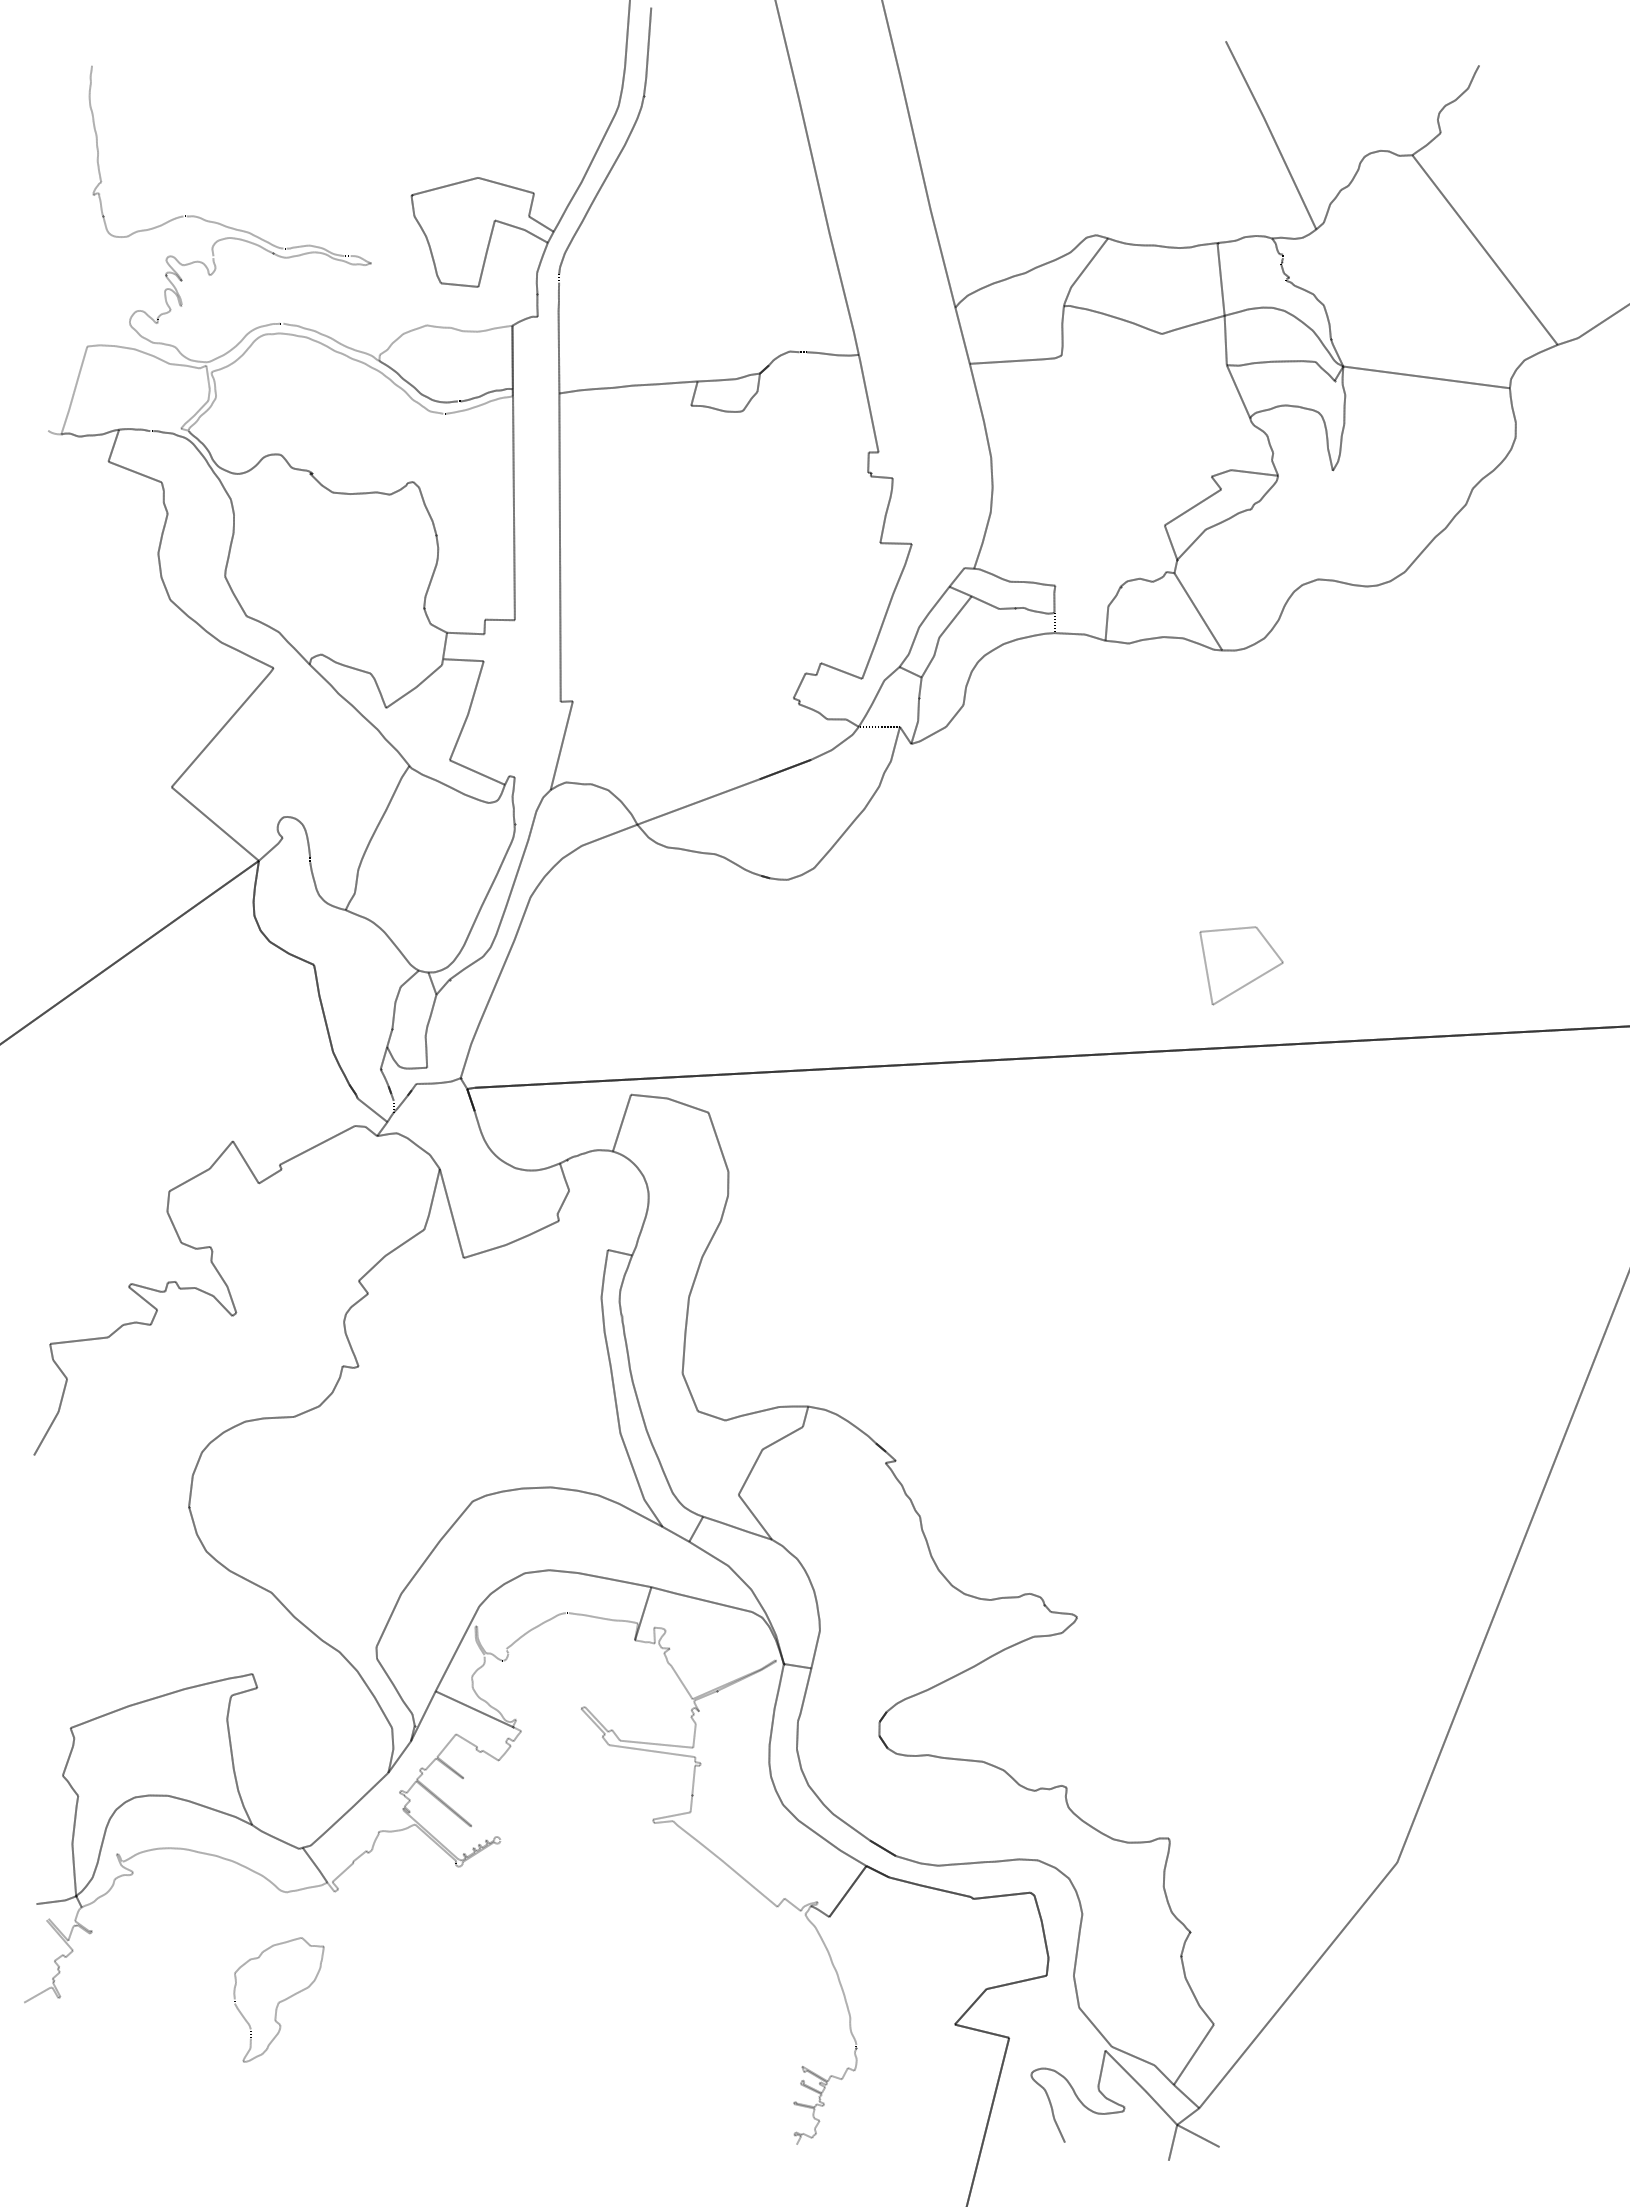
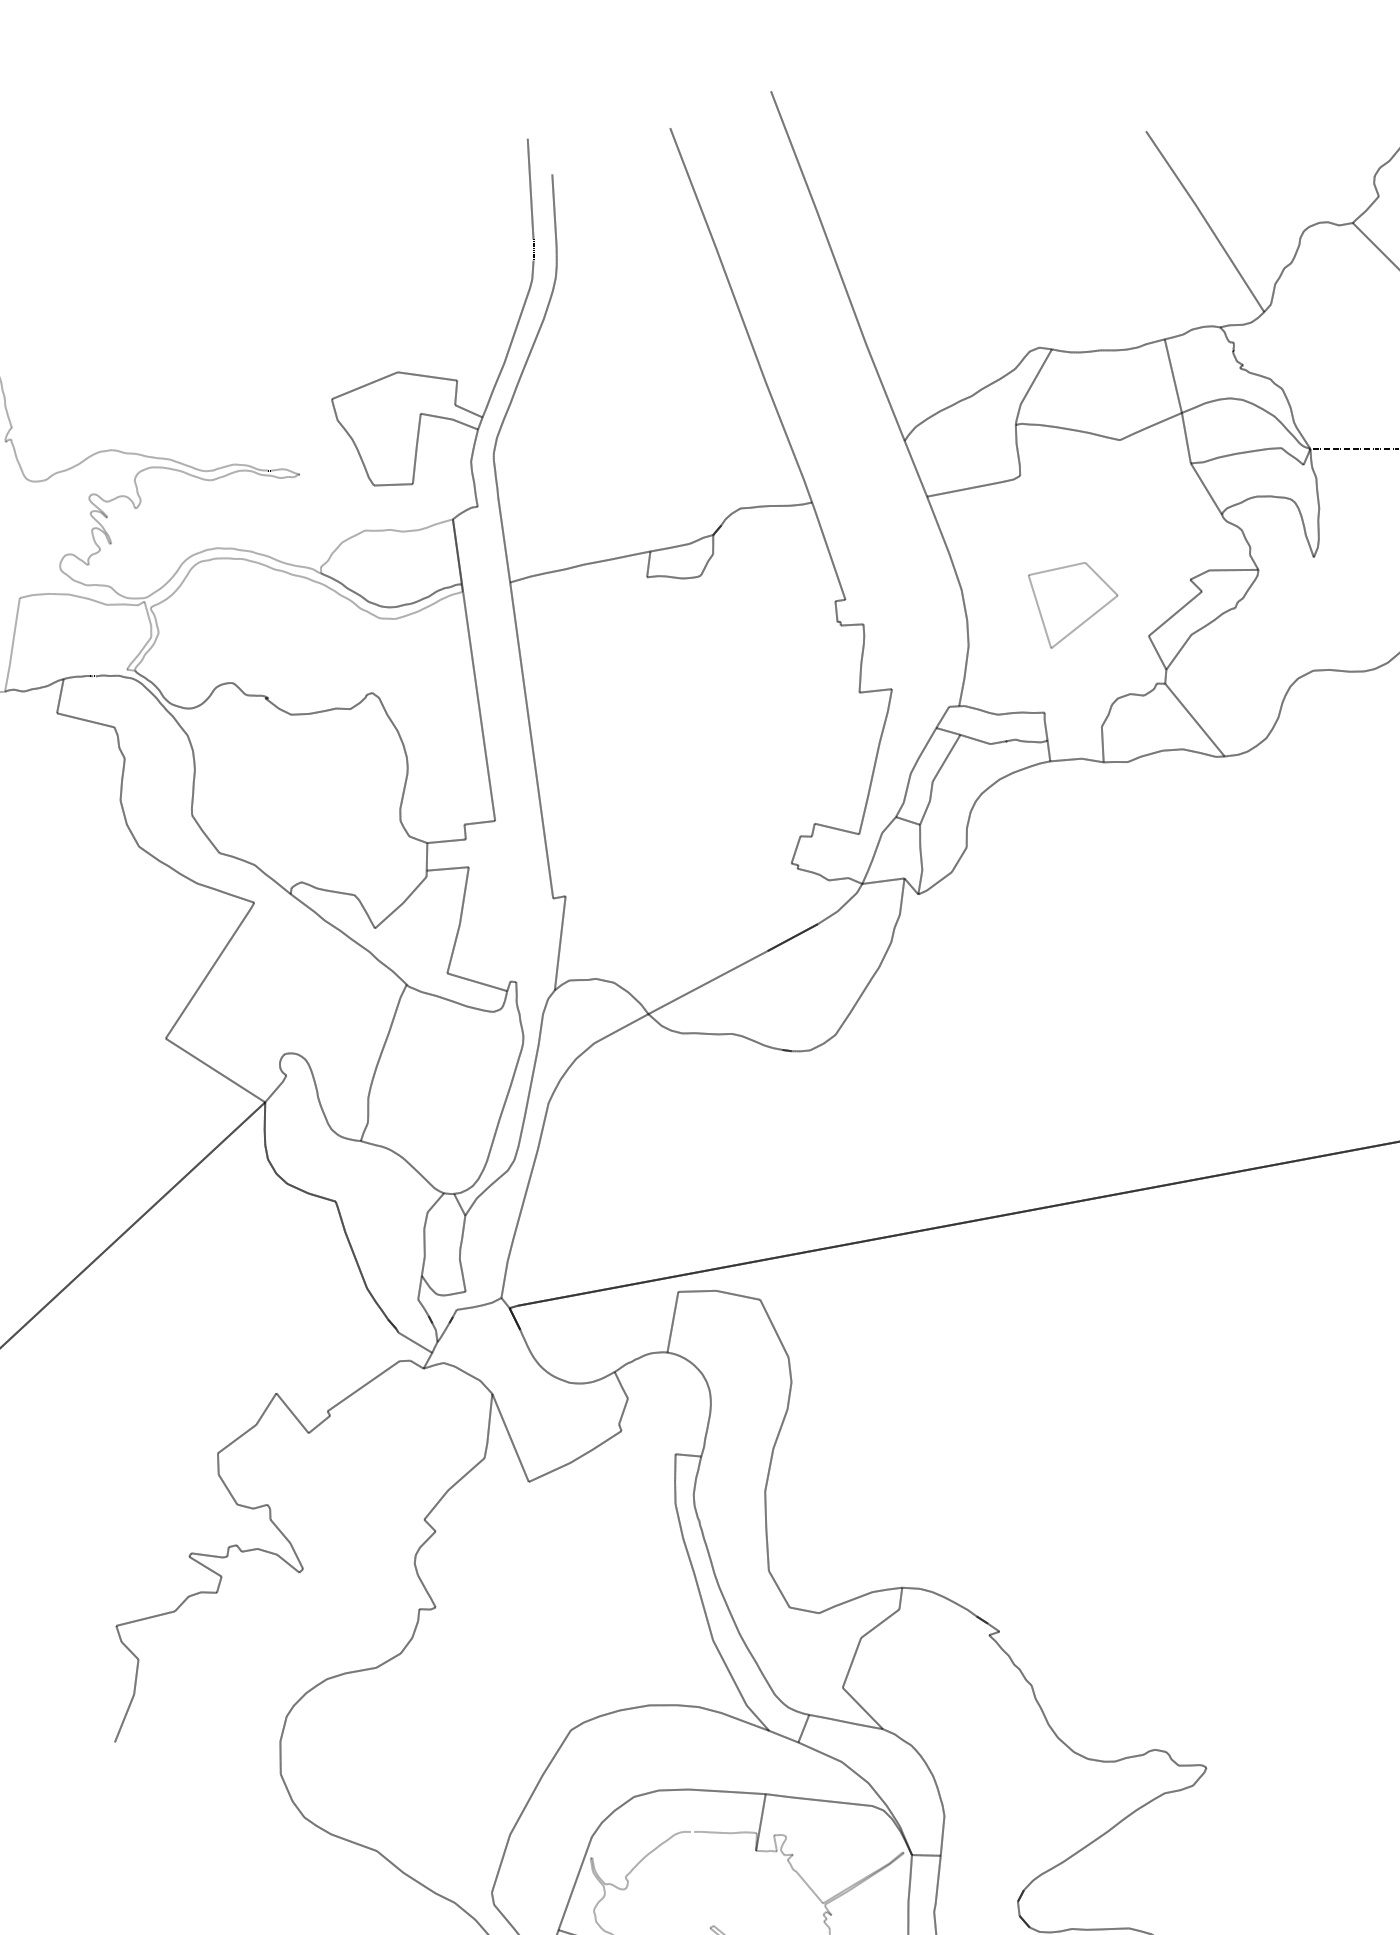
part: (1241, 965) -> (1075, 604), moved

